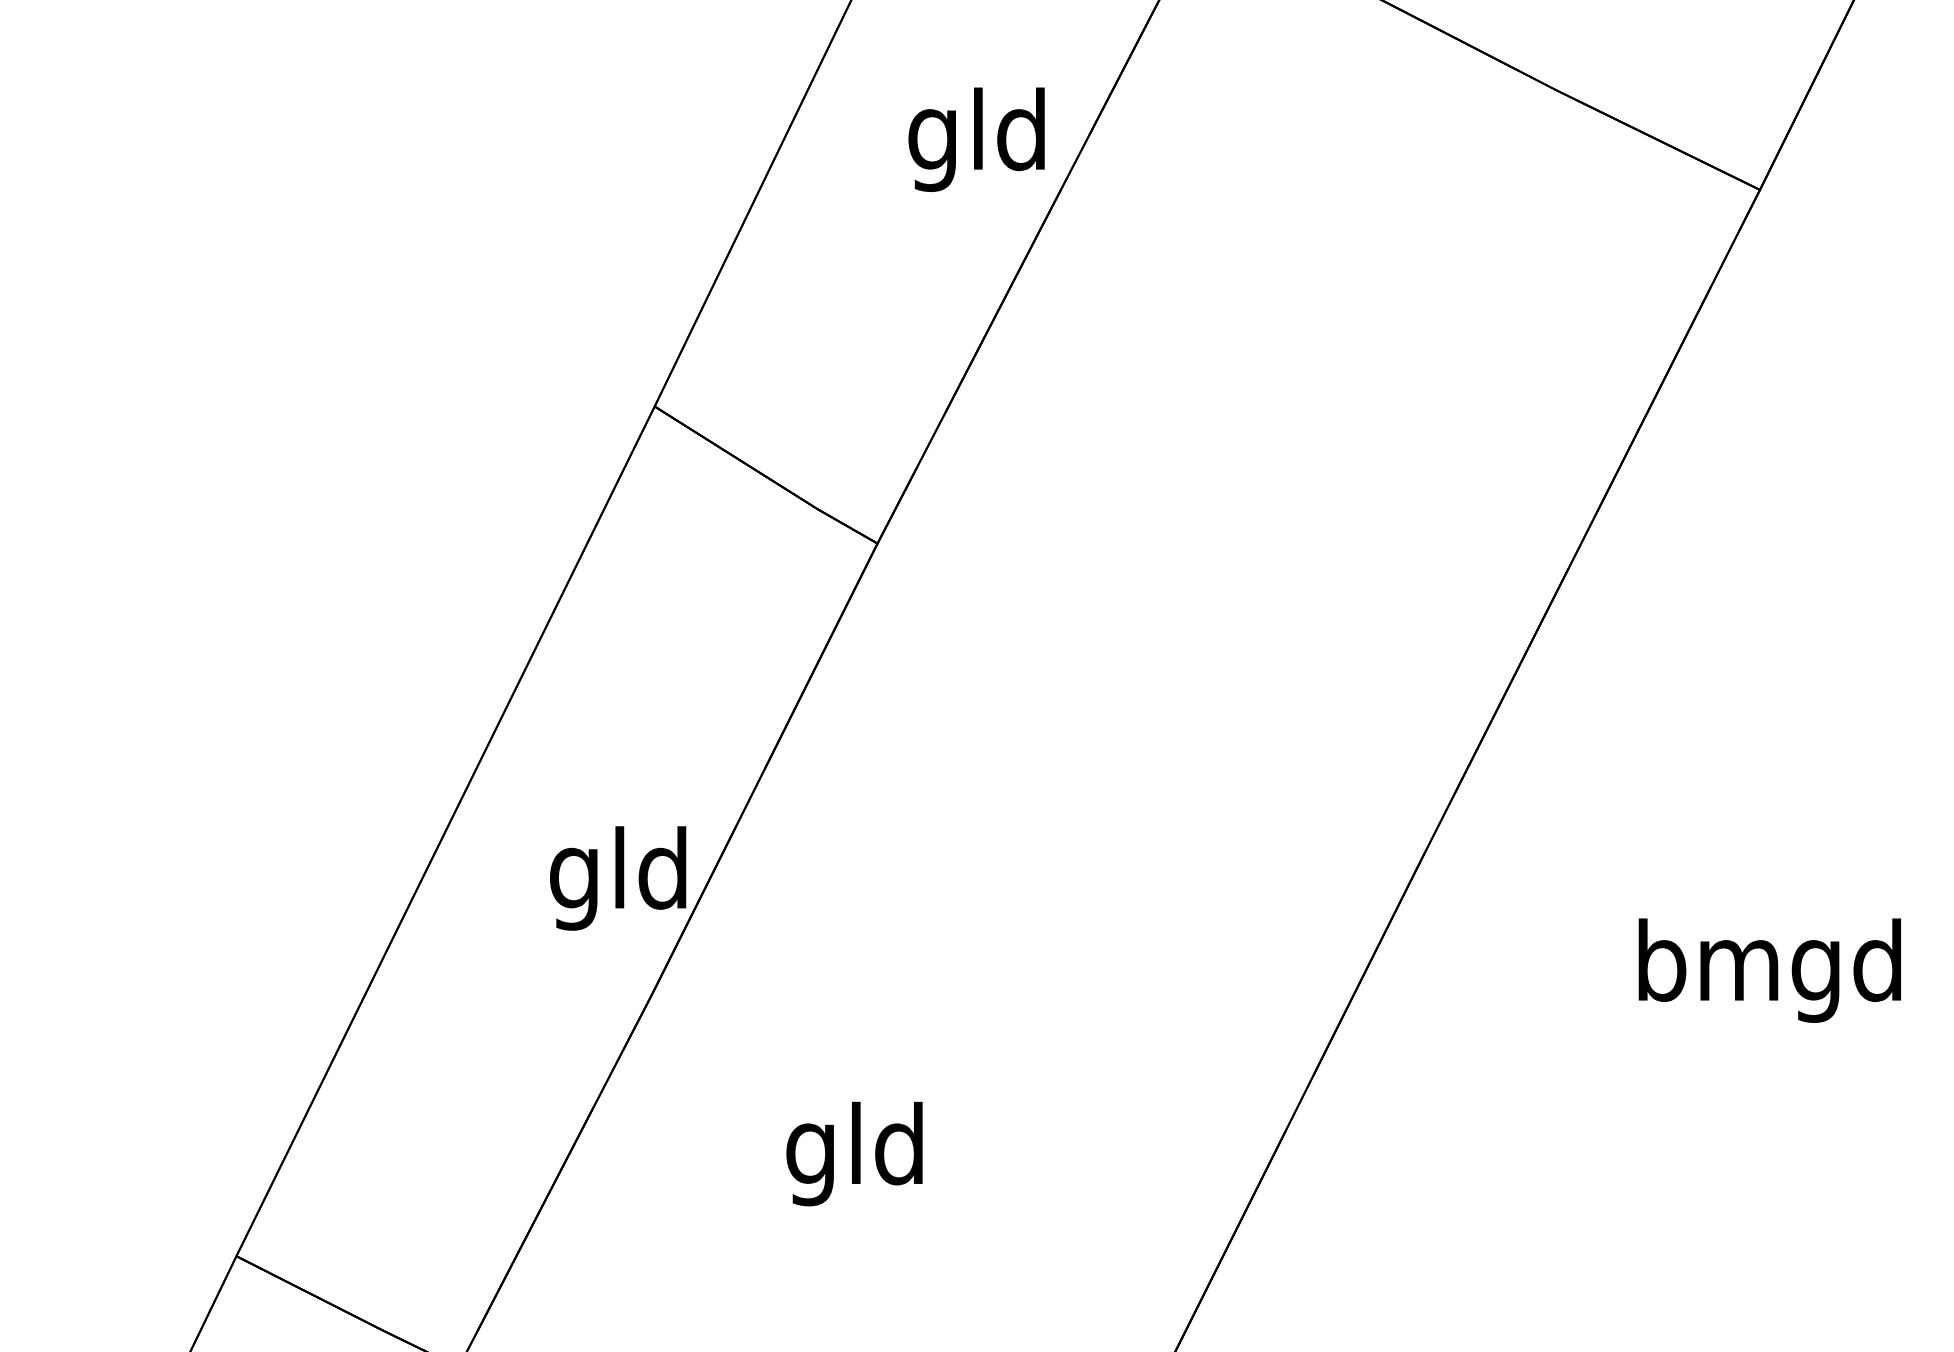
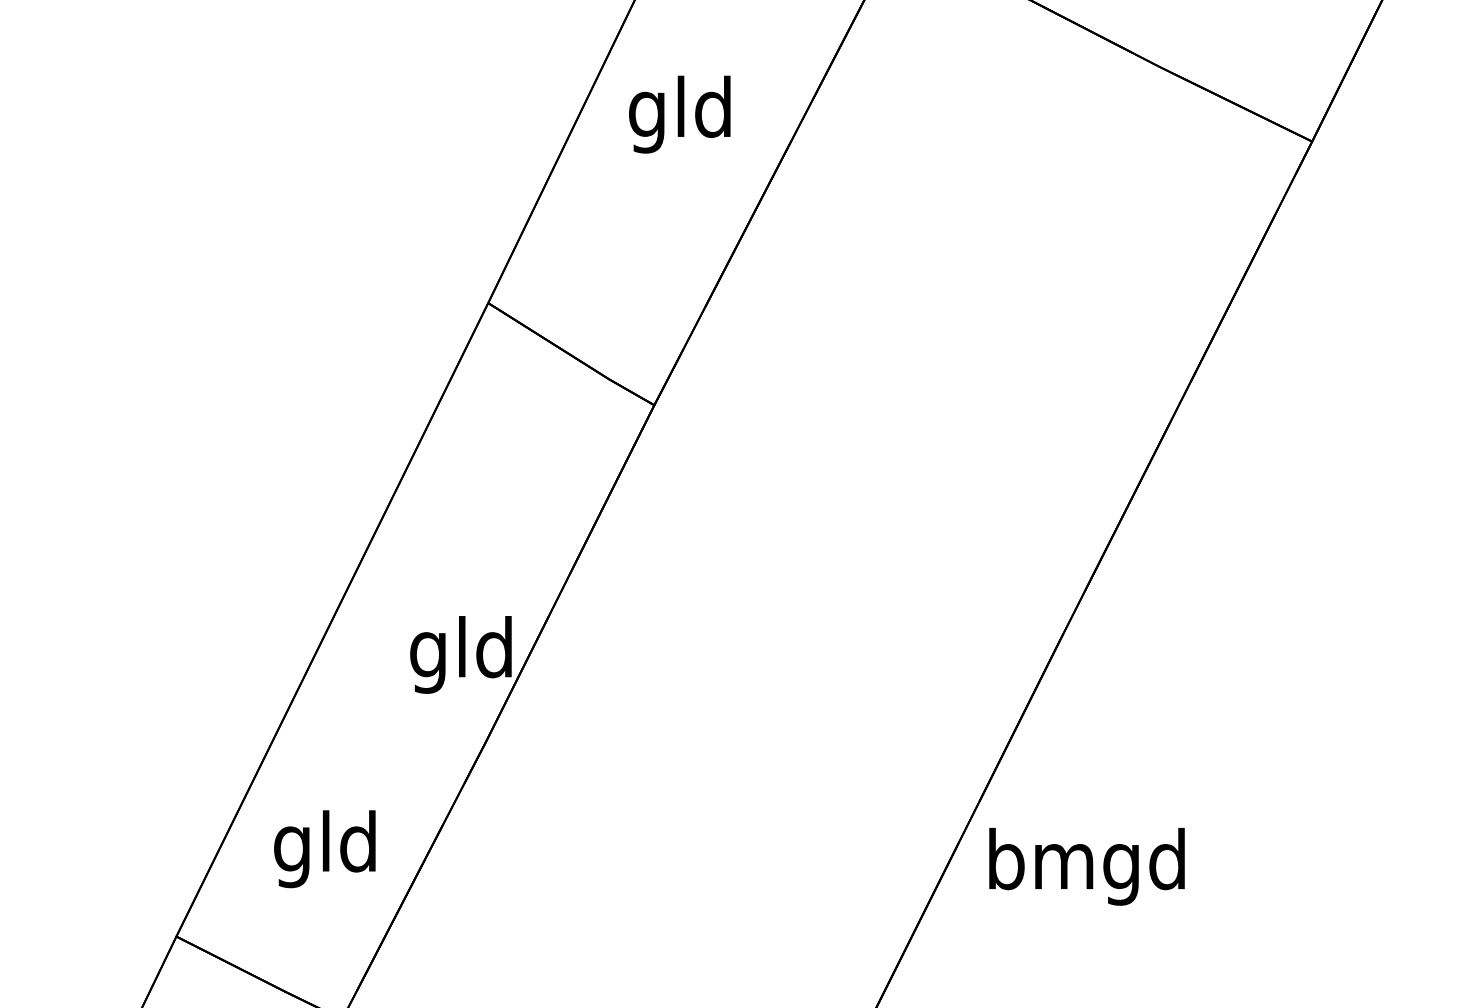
text: (976, 139) -> (679, 114), moved
text: (1769, 970) -> (1086, 866), moved
text: (854, 1153) -> (324, 848), moved

